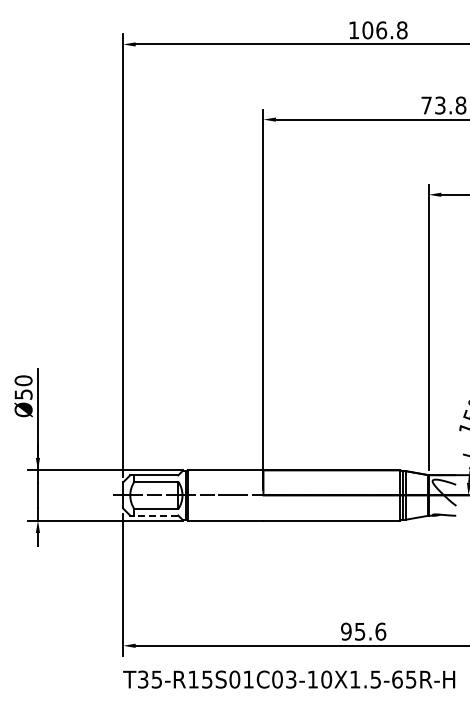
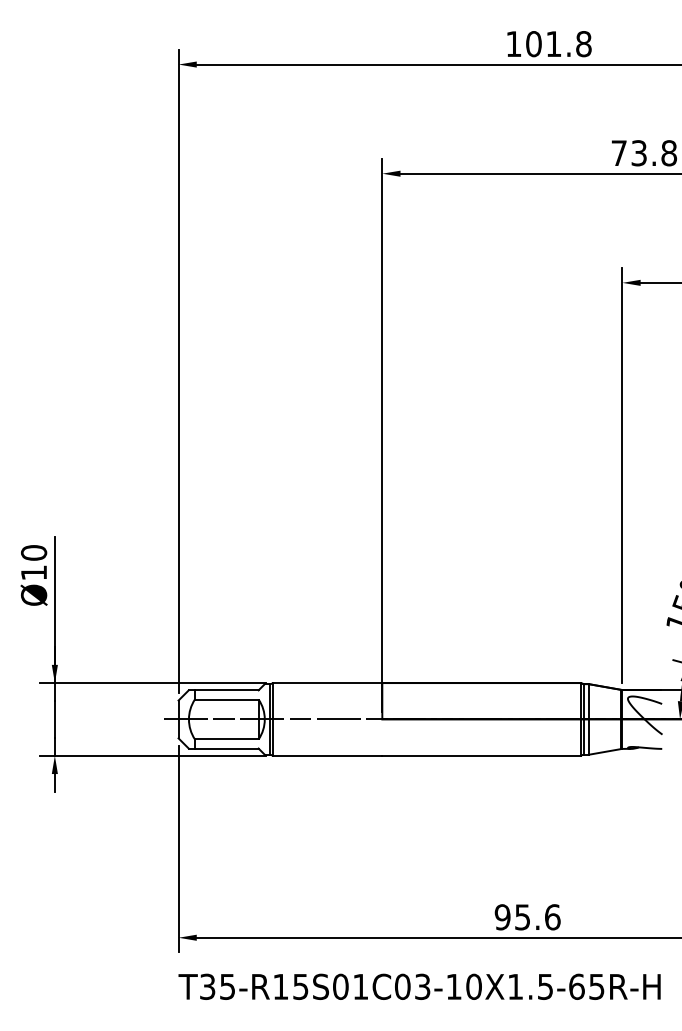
text: (381, 30) -> (553, 44), 106.8 -> 101.8
text: (23, 394) -> (33, 572), Ø50 -> Ø10
line: (156, 515) -> (227, 748), dashed -> solid

